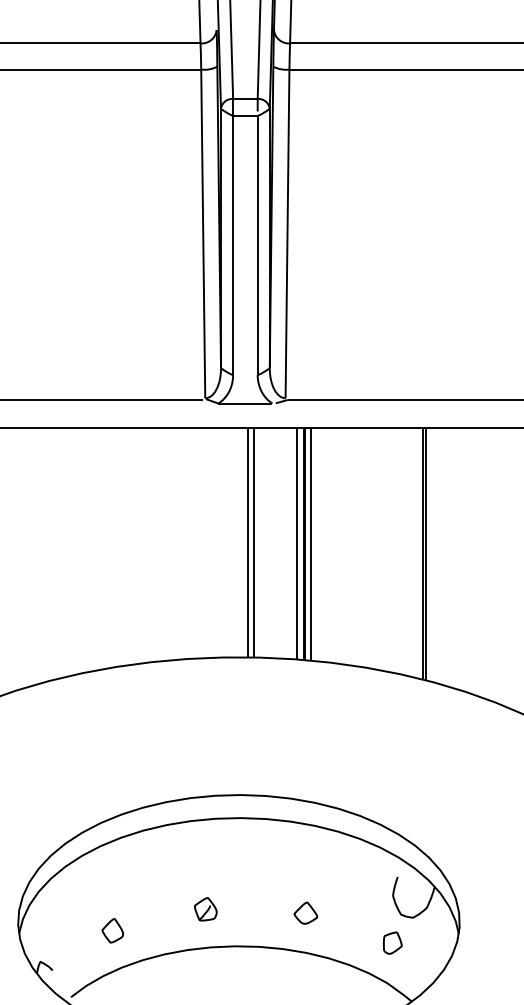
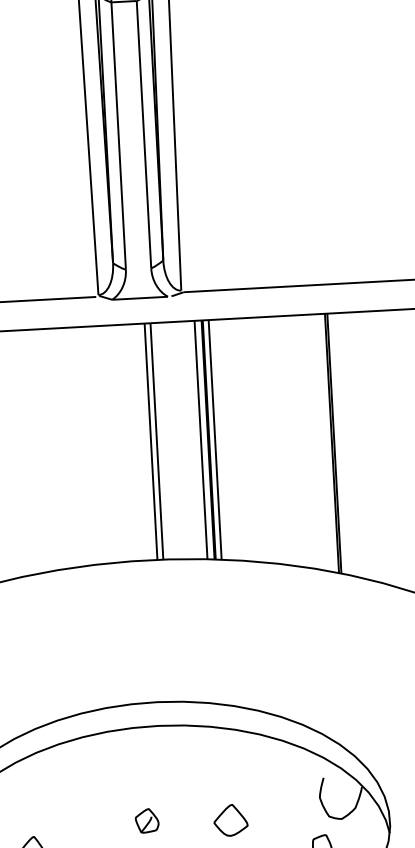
part: (205, 909) -> (146, 821), moved
part: (305, 912) -> (230, 819), size x1.4

